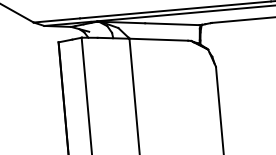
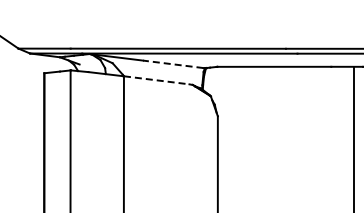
line: (171, 24) -> (172, 64), solid -> dashed
line: (158, 39) -> (156, 80), solid -> dashed

